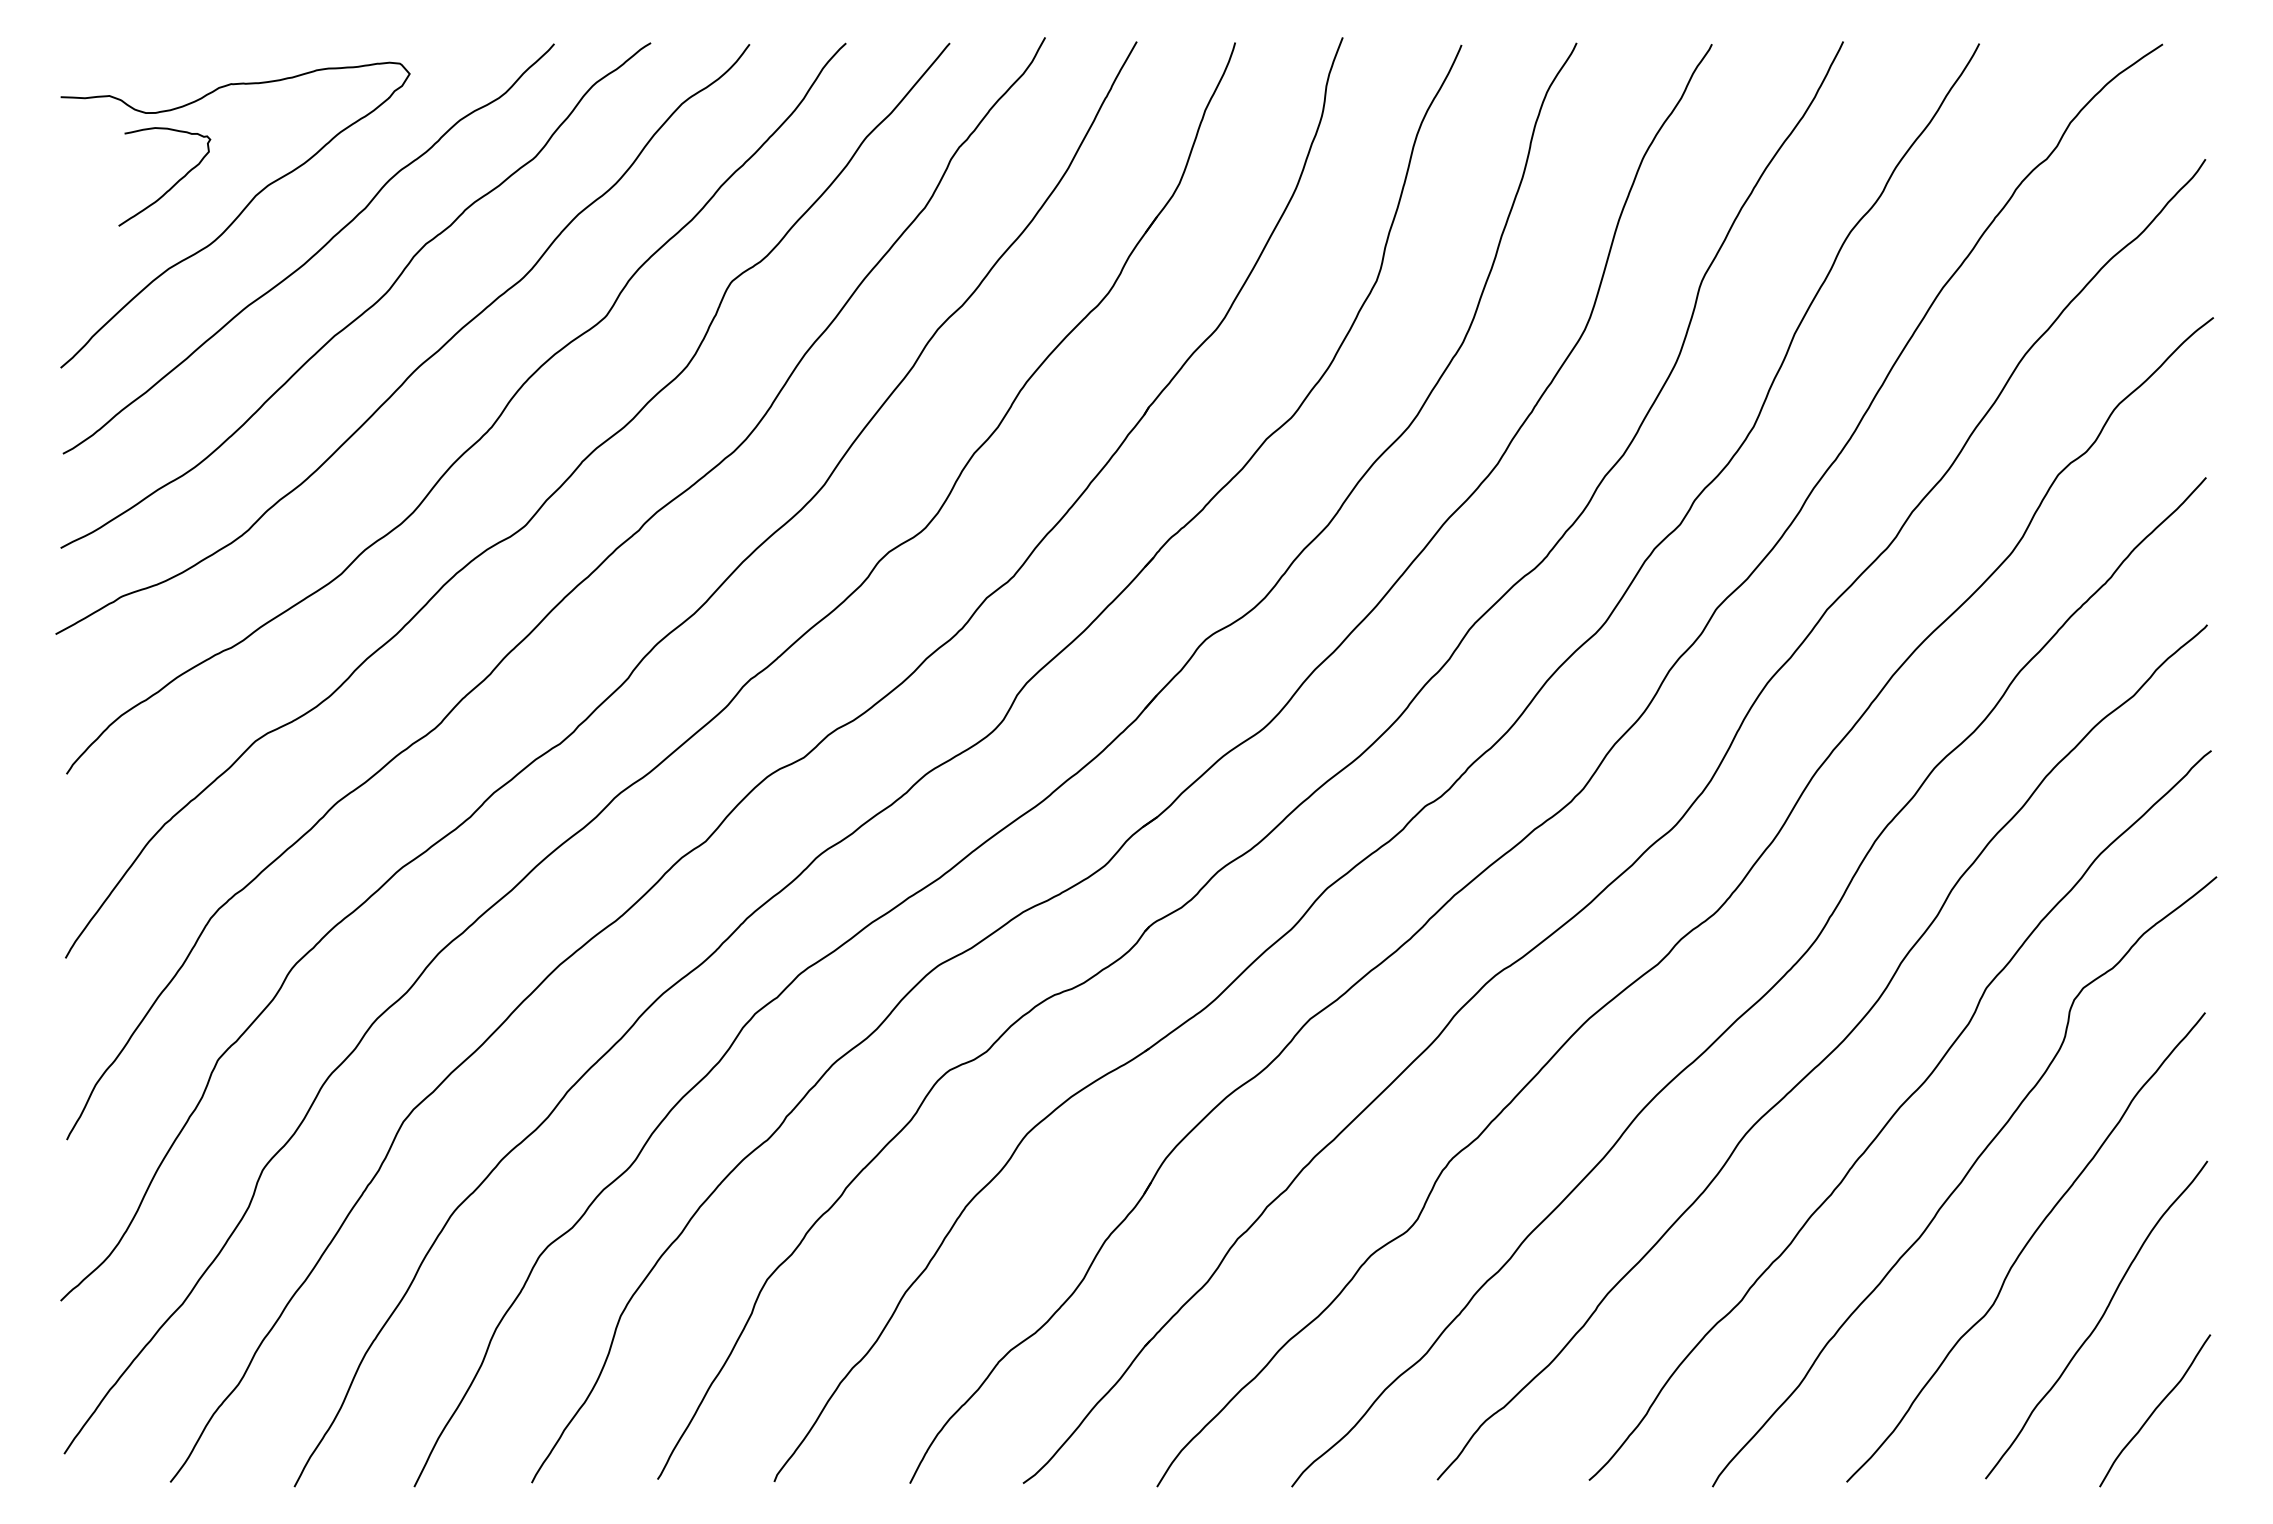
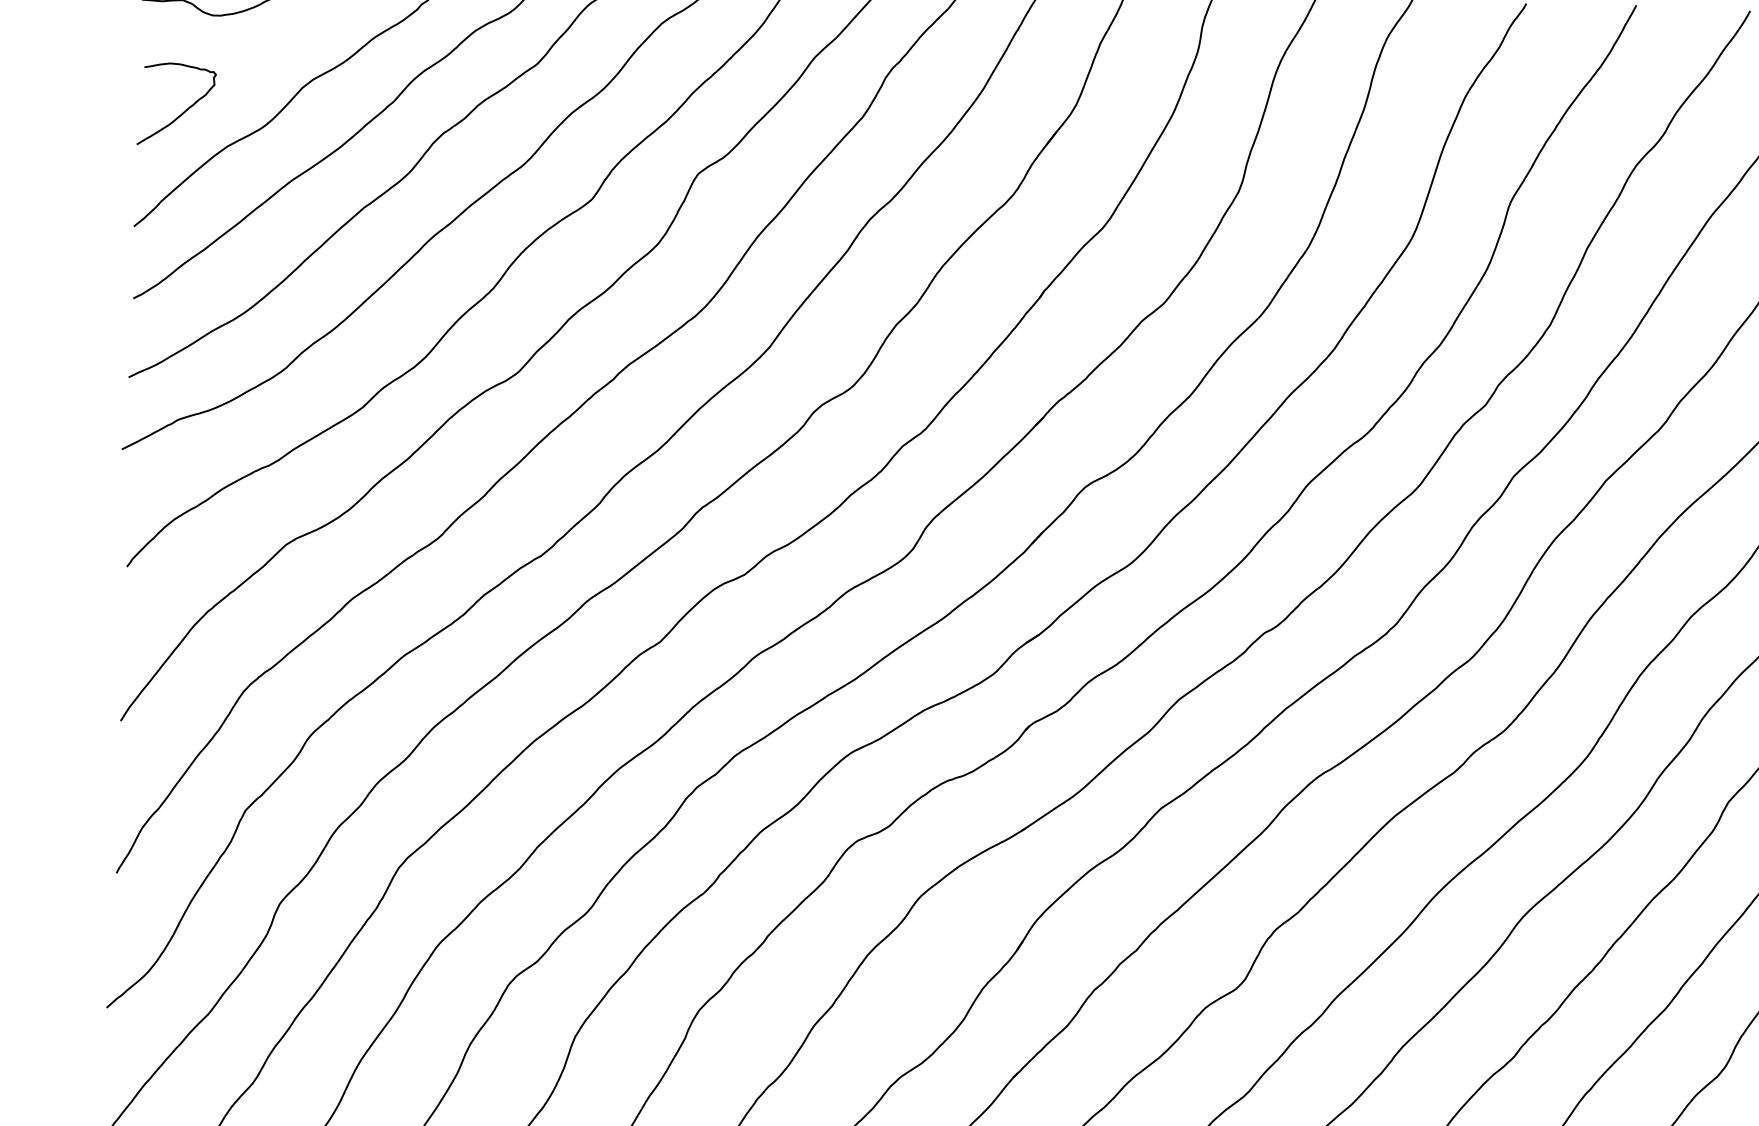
curve: (173, 184) -> (183, 111), moved

